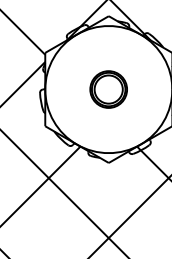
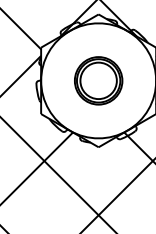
part: (108, 89) -> (98, 80), size x1.43

